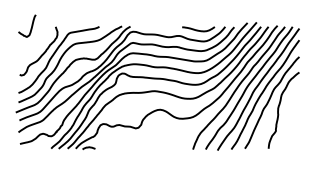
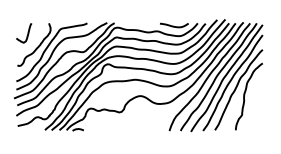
curve: (31, 25) -> (27, 32), moved

